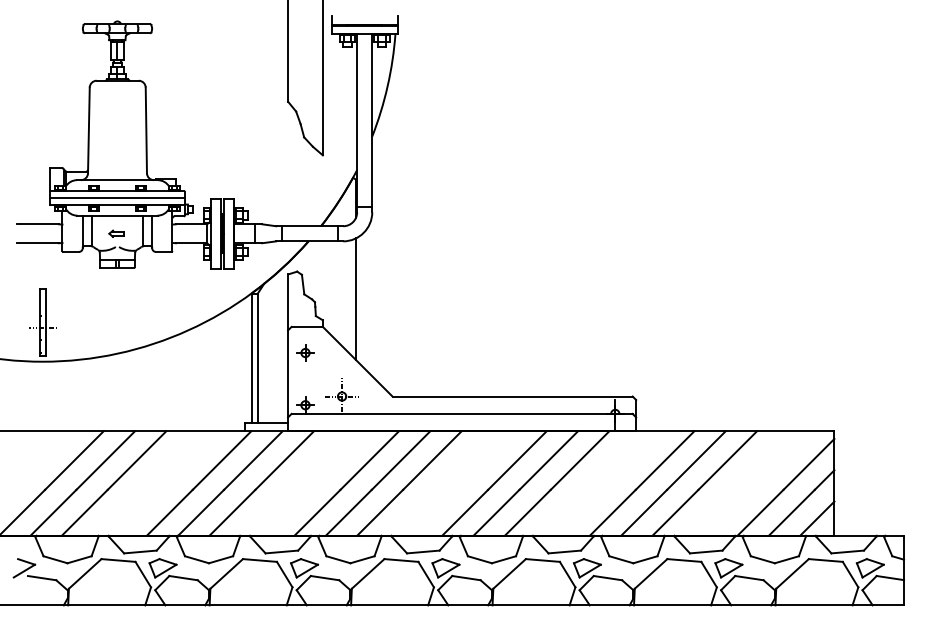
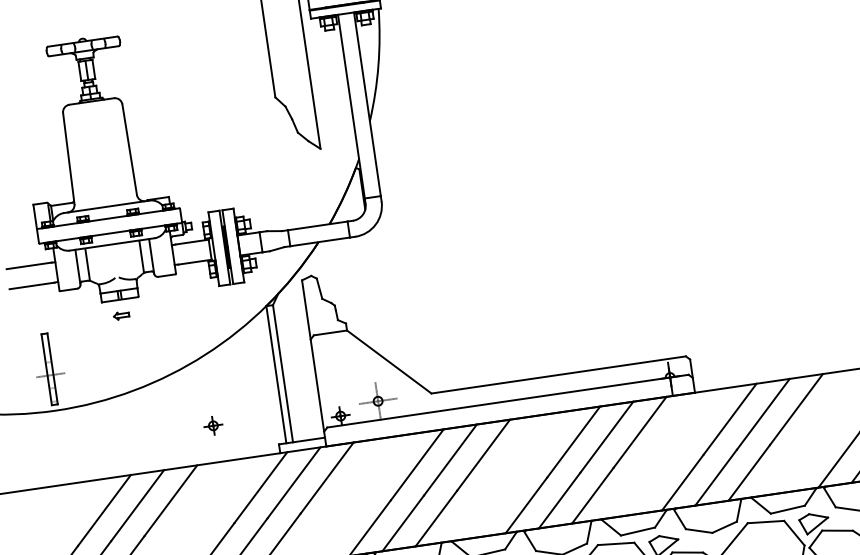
line: (116, 198) -> (108, 226), removed
part: (116, 233) -> (121, 315), moved
line: (356, 299) -> (378, 296), removed
part: (305, 352) -> (213, 425), moved

